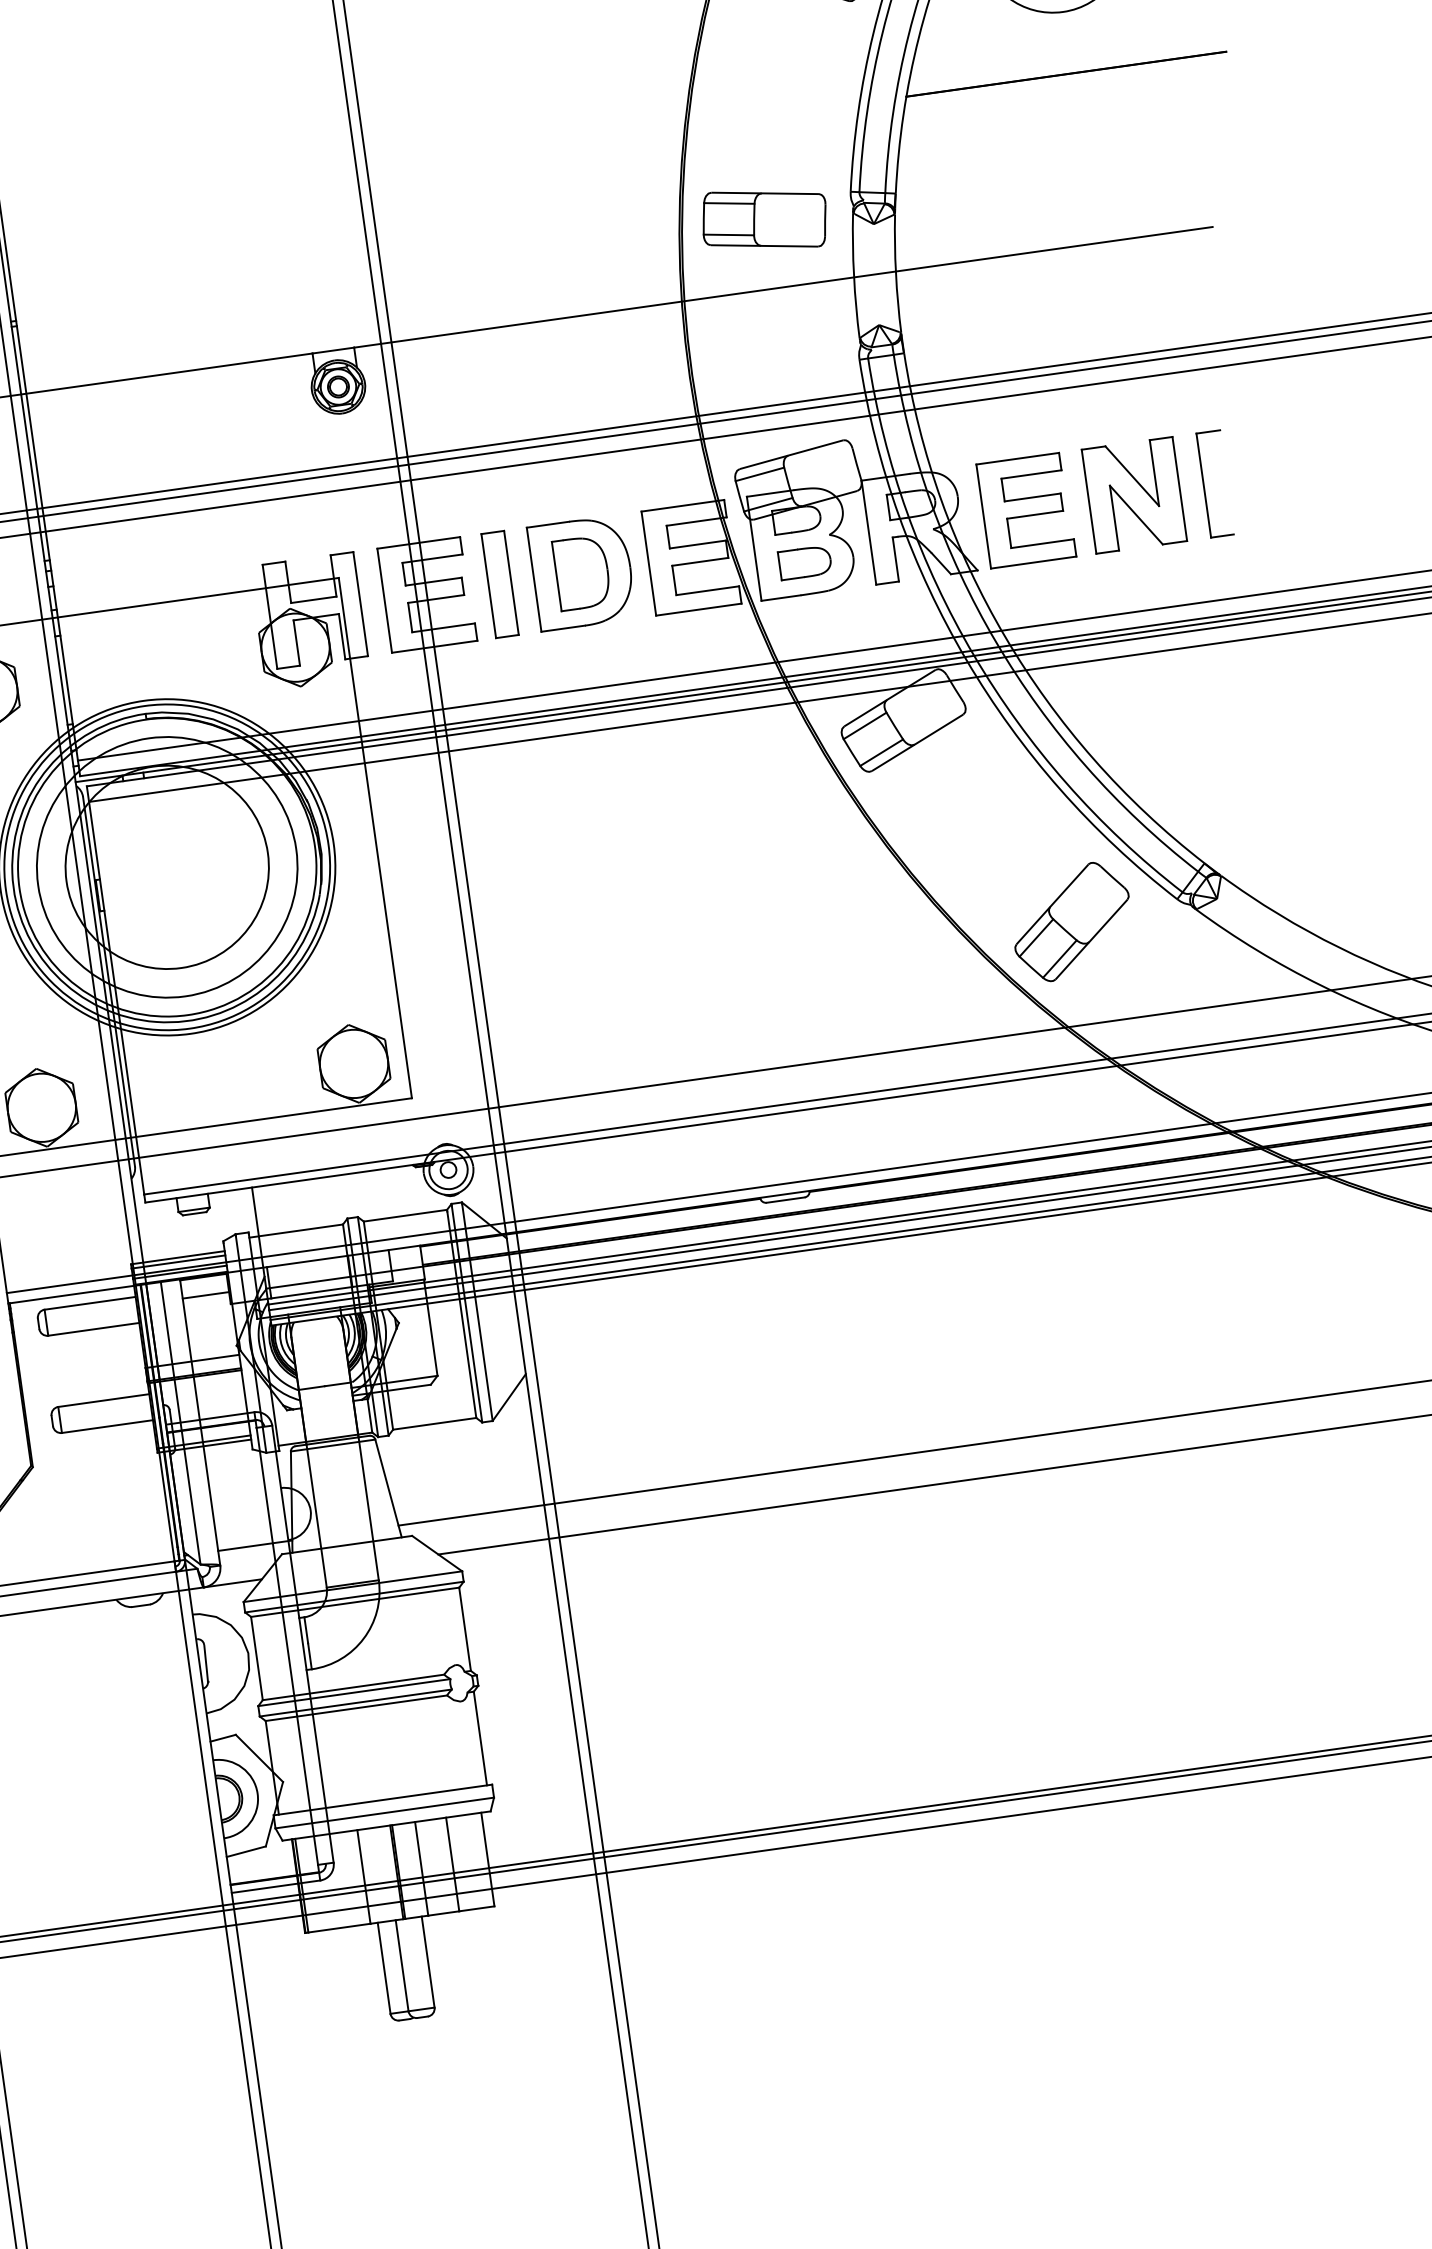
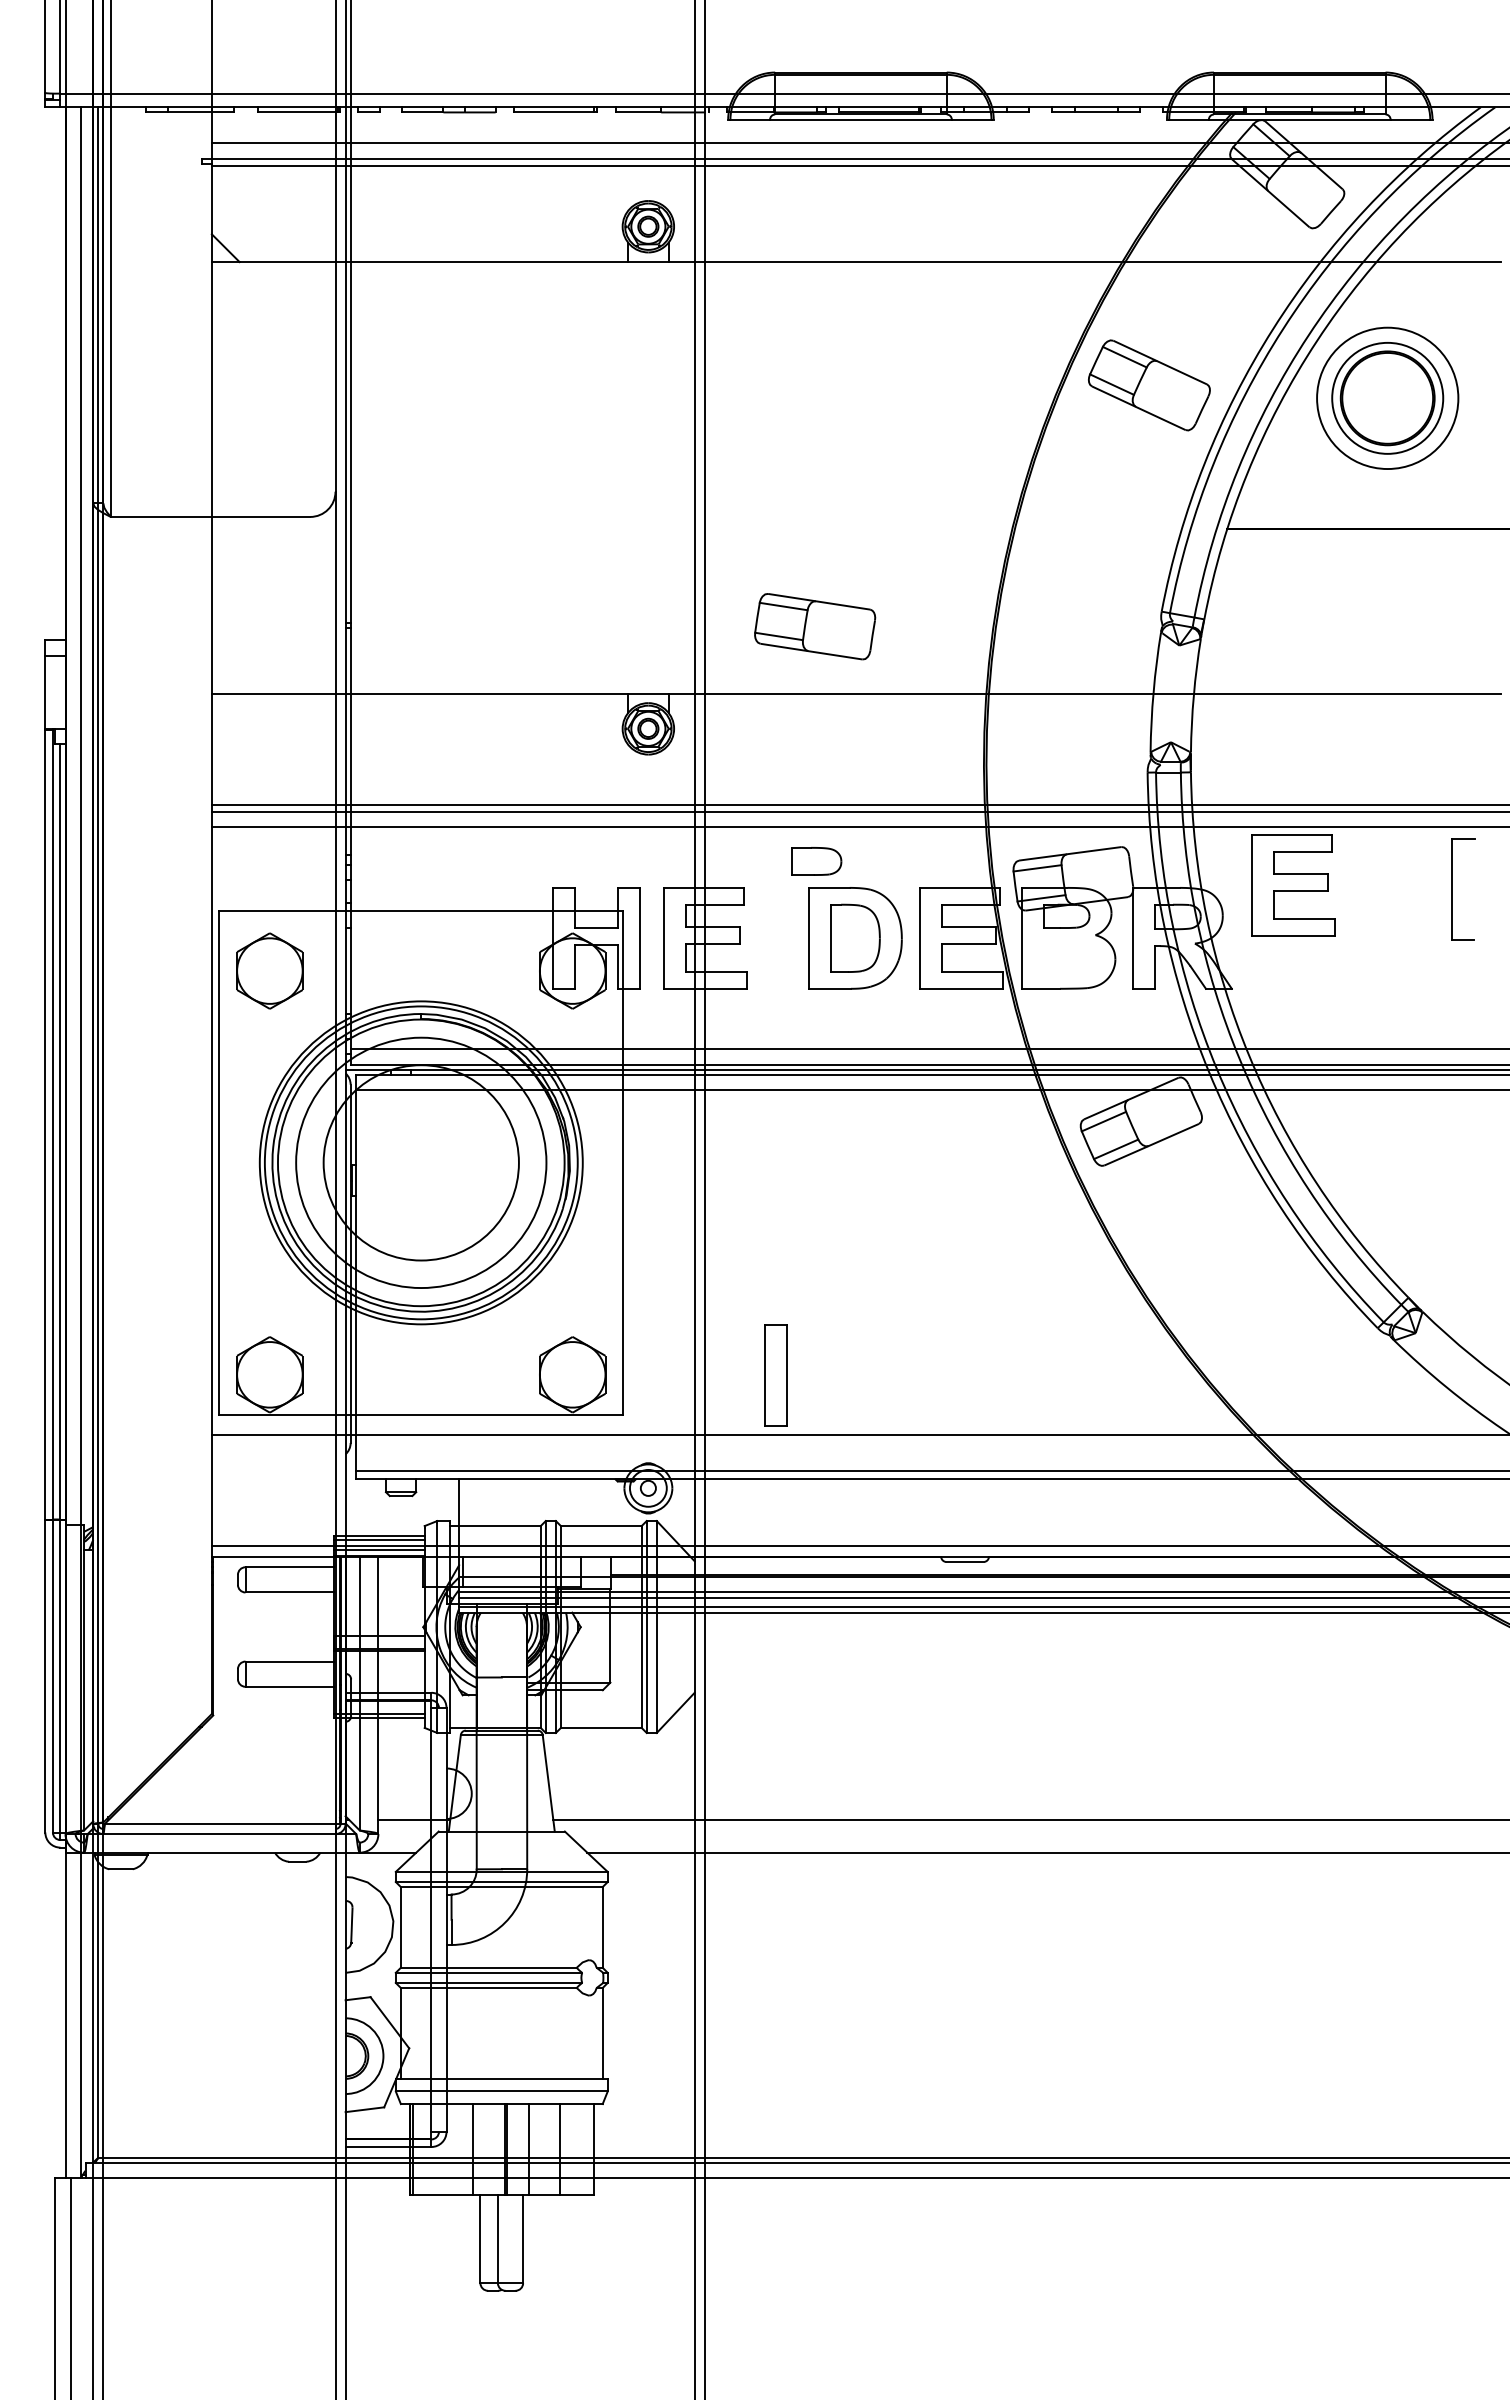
part: (765, 219) -> (815, 626), moved
part: (1204, 485) -> (1452, 889), moved
part: (1133, 494) -> (1390, 937), removed
part: (1026, 510) -> (1293, 885), moved
part: (804, 562) -> (816, 861), moved
part: (499, 584) -> (775, 1375), moved
part: (1071, 921) -> (1274, 1335), removed
line: (205, 1295) -> (400, 1575), removed

